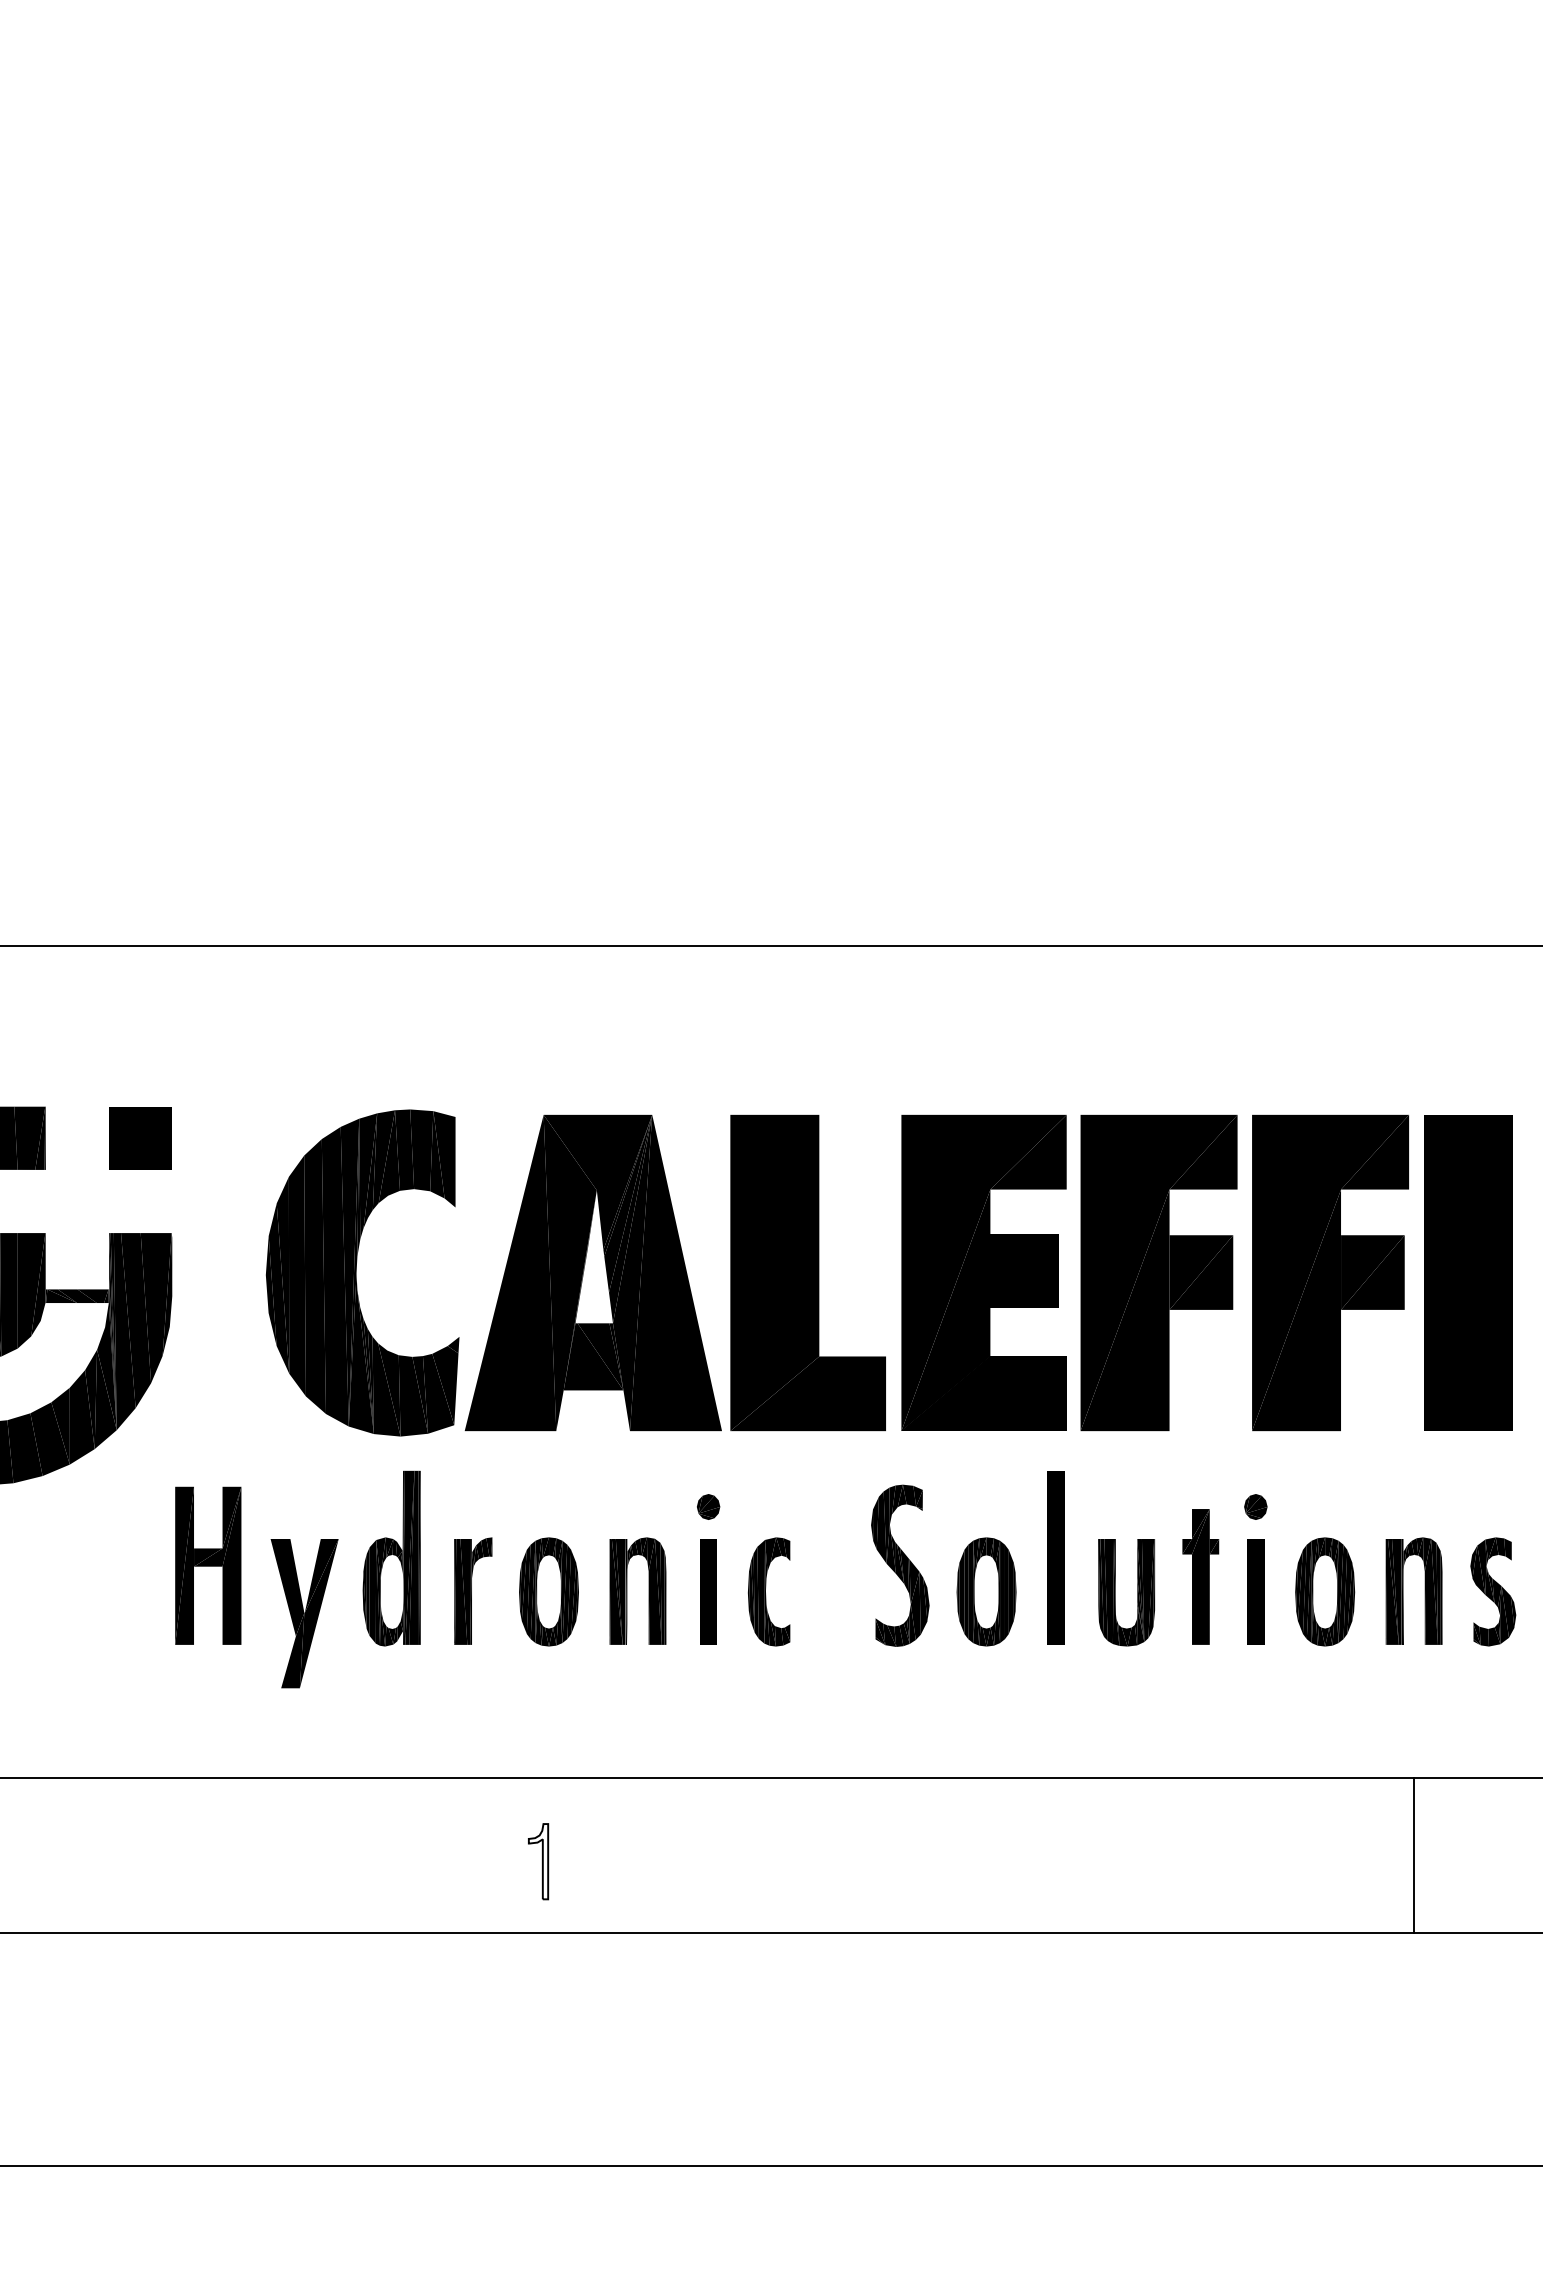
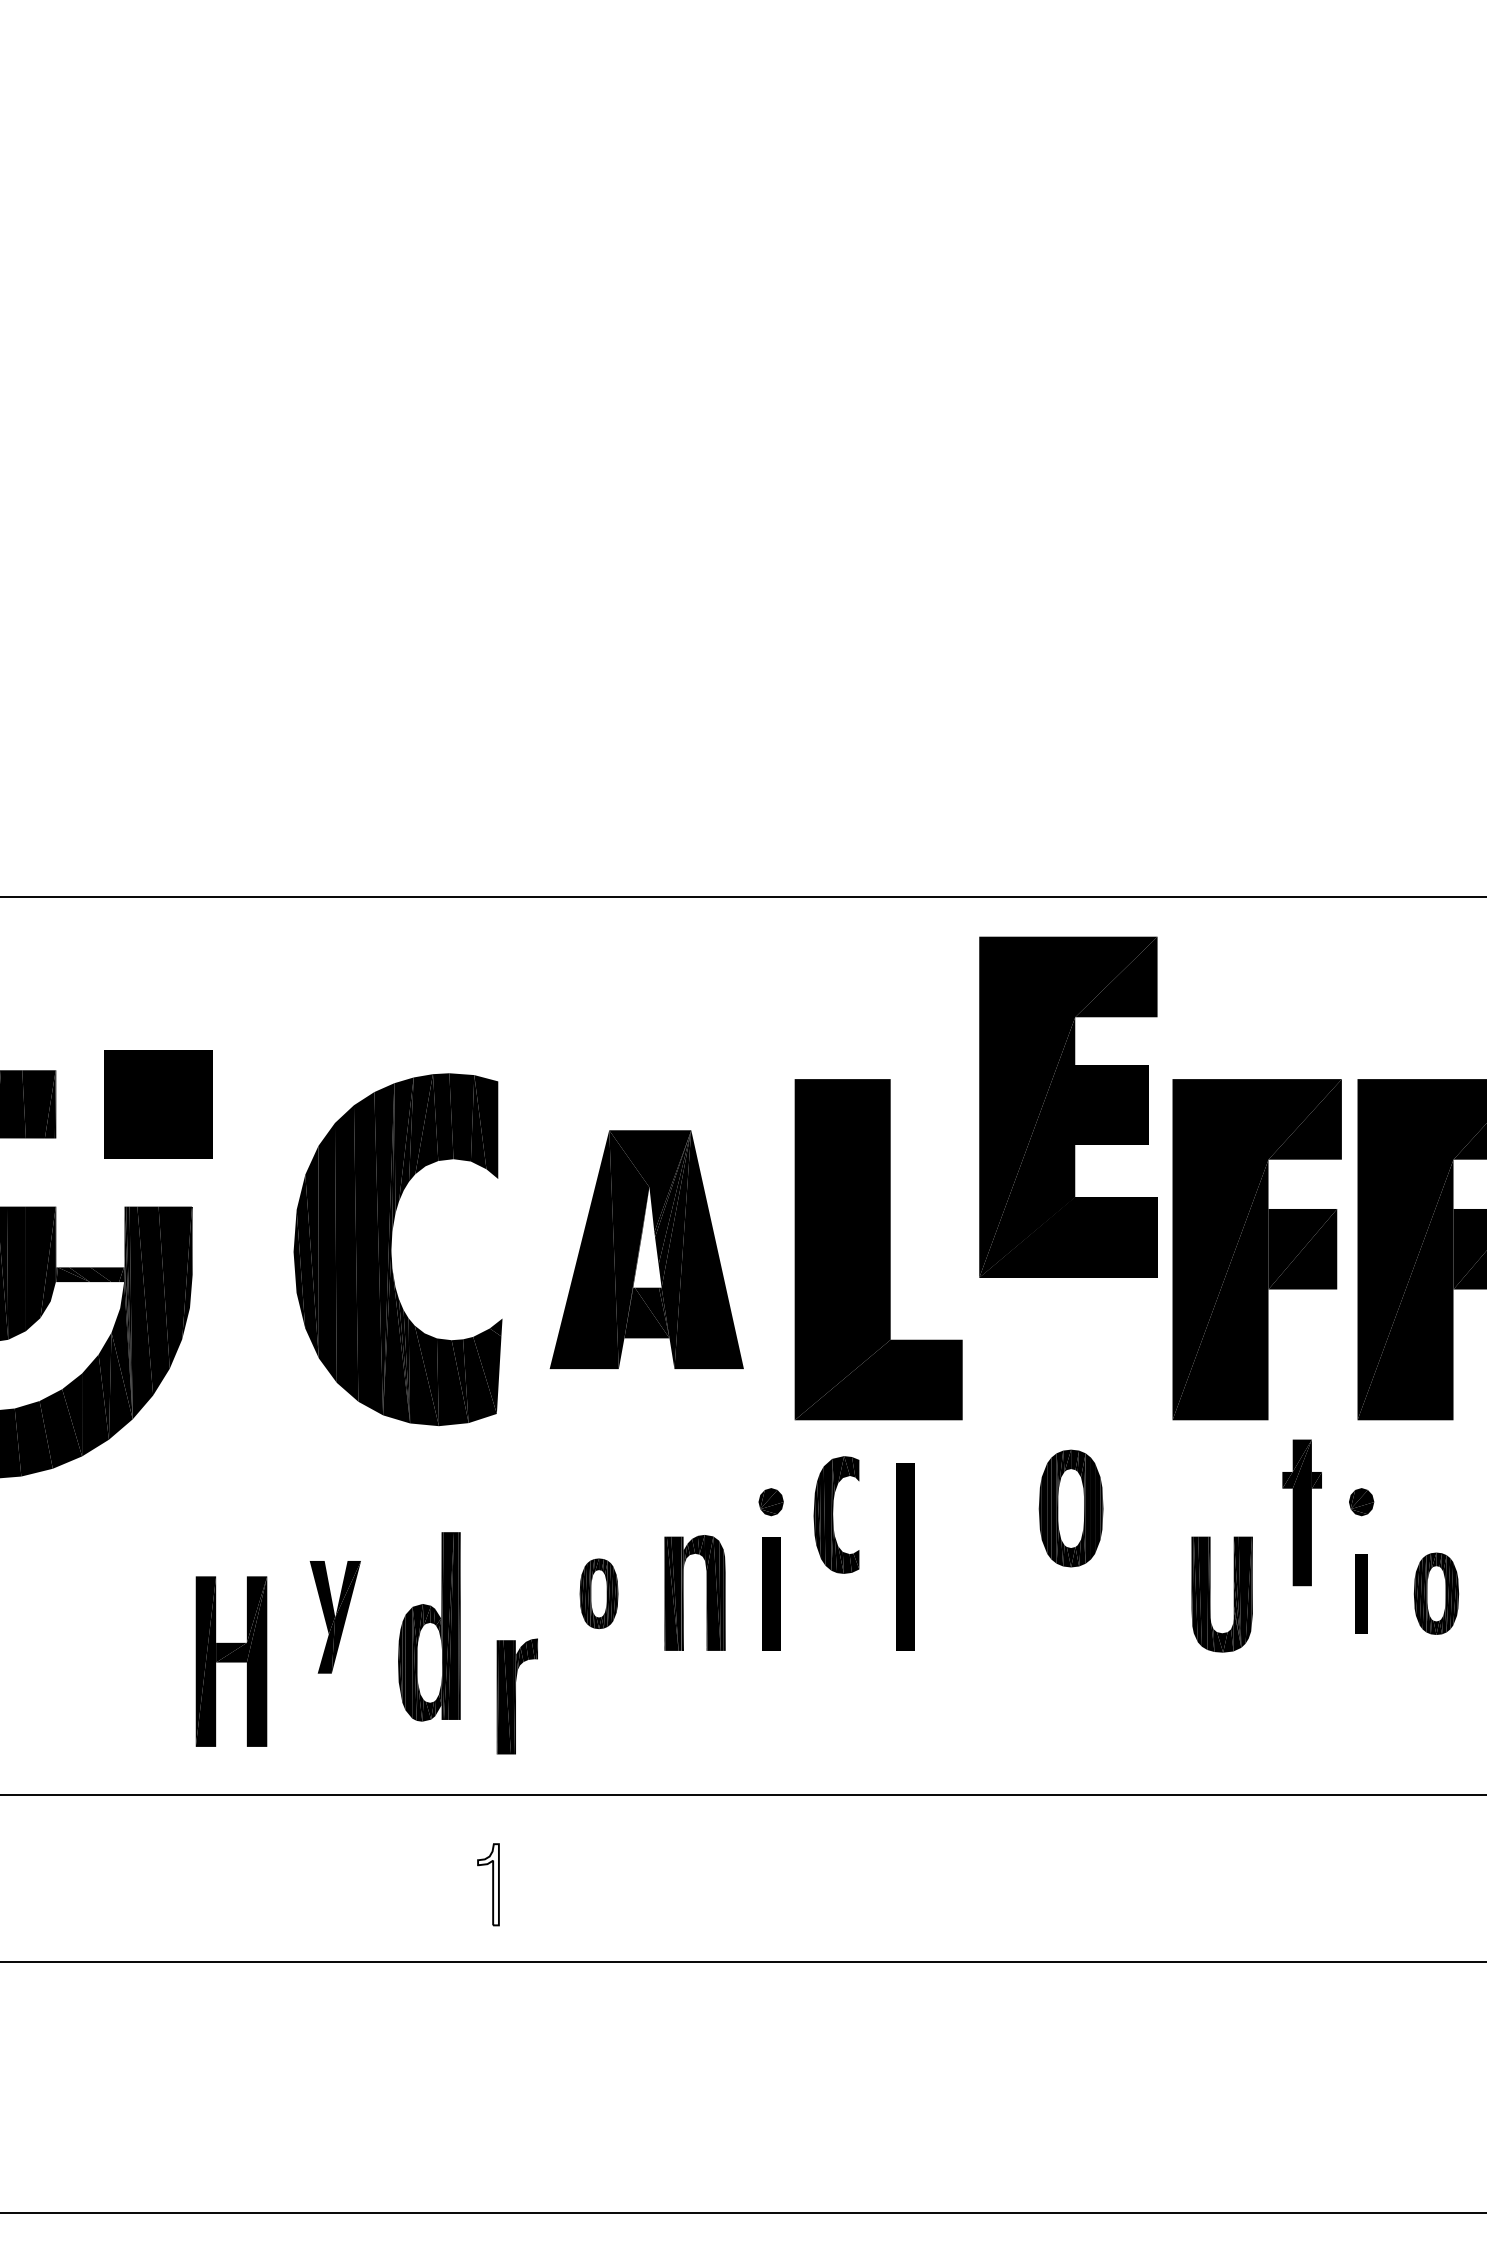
part: (140, 1138) -> (158, 1104), size x1.6
part: (592, 1272) -> (645, 1249), size x0.7
part: (983, 1272) -> (1067, 1106), moved
part: (1055, 1557) -> (904, 1556), moved
part: (391, 1558) -> (429, 1626), moved
part: (208, 1565) -> (231, 1661), moved
part: (900, 1565) -> (978, 1565), removed
part: (1200, 1576) -> (1301, 1512), moved
part: (473, 1590) -> (517, 1695), moved
part: (548, 1591) -> (598, 1593), size x0.6
part: (769, 1591) -> (836, 1514), moved
part: (986, 1591) -> (1071, 1508), moved
part: (1255, 1591) -> (1361, 1593), size x0.7
part: (1325, 1591) -> (1436, 1593), size x0.7
part: (304, 1613) -> (335, 1617), size x0.7
part: (538, 1861) -> (488, 1884), moved

